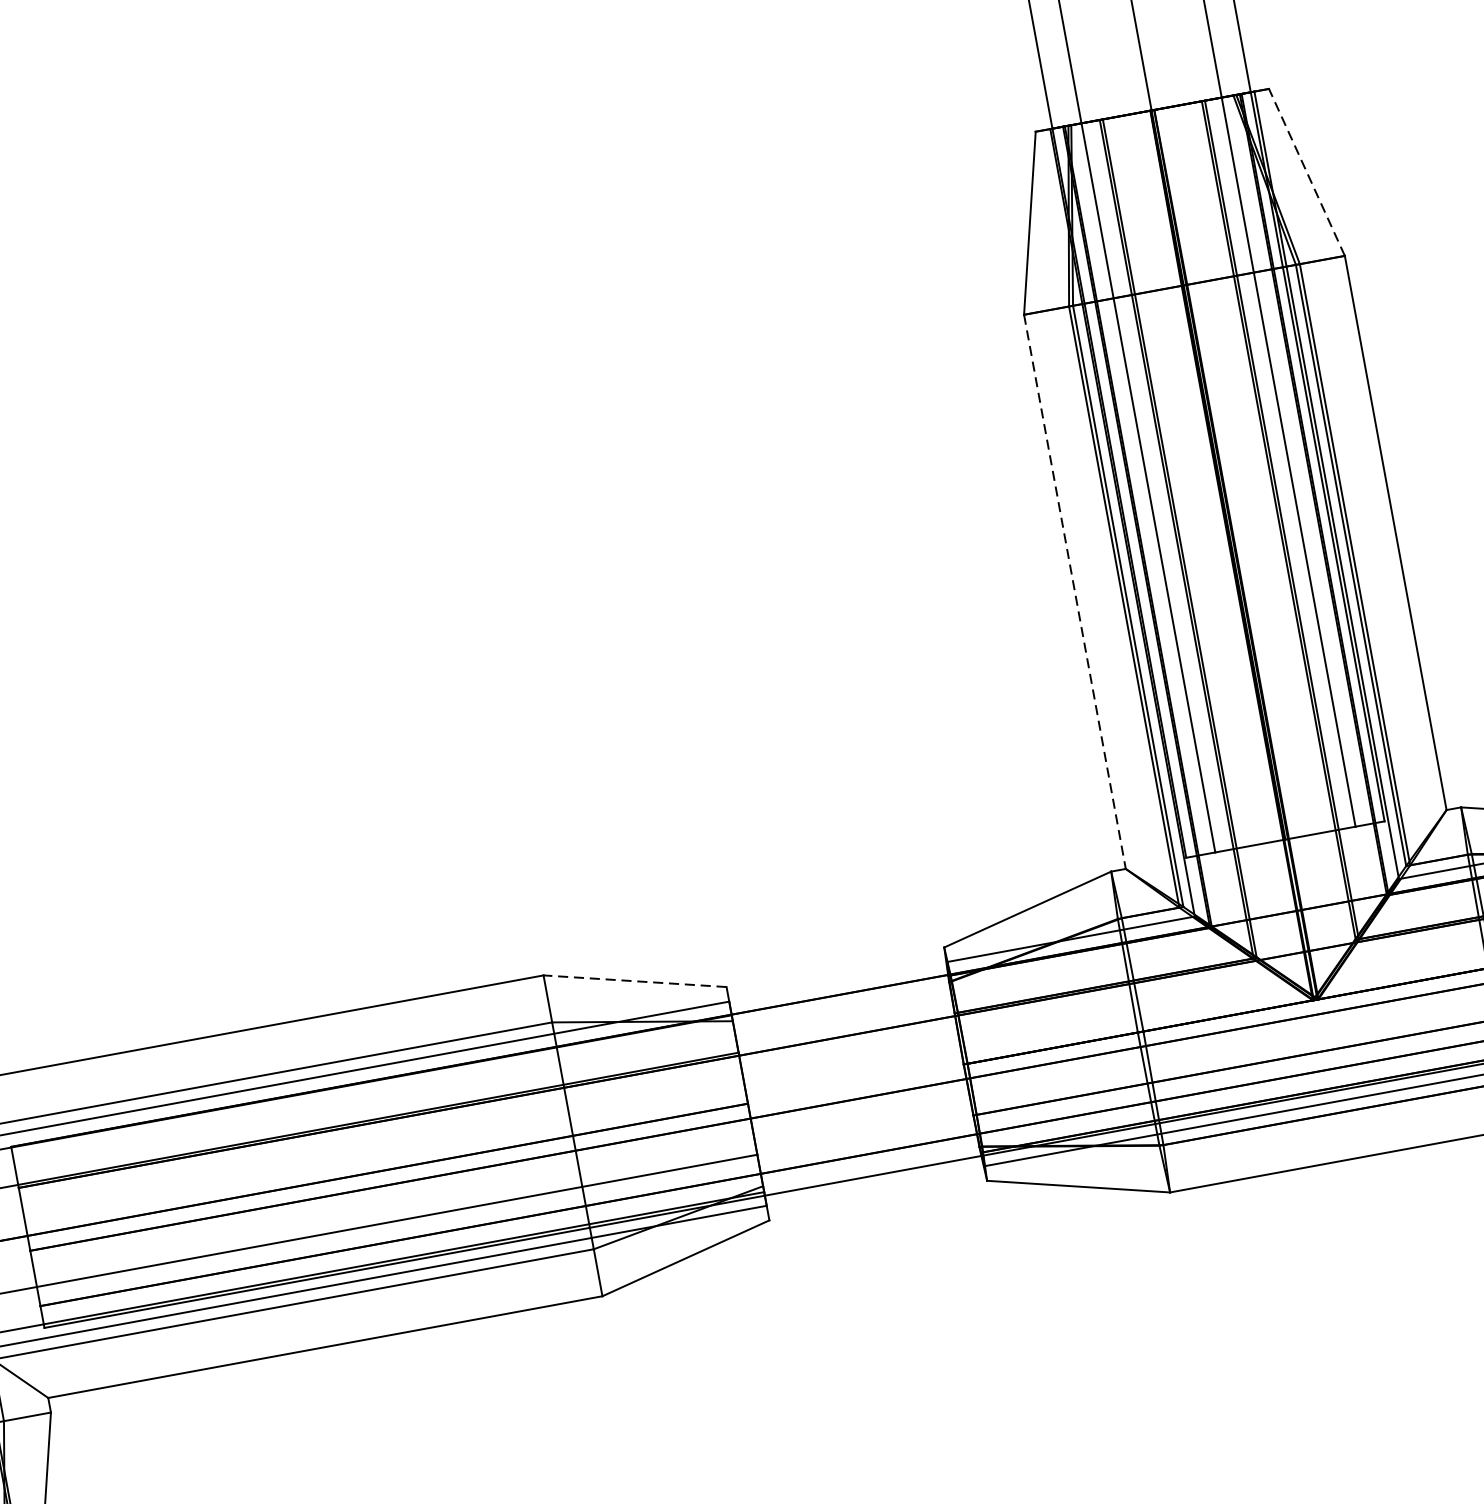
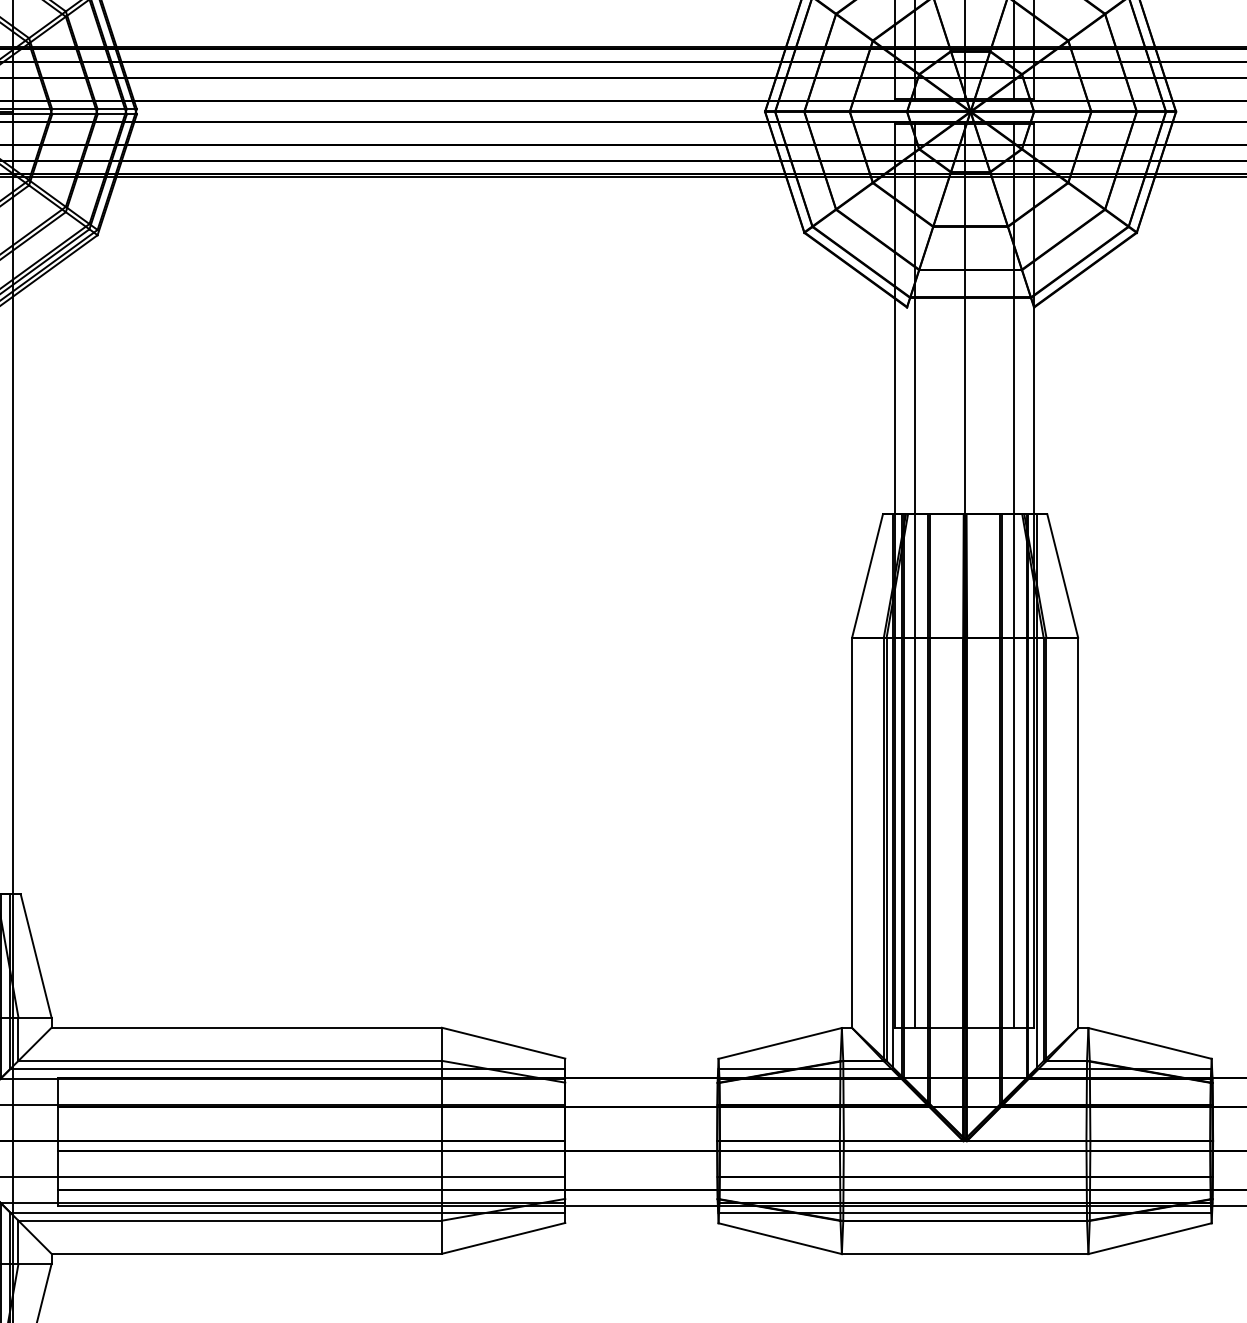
line: (1306, 171) -> (1062, 575), dashed -> solid
line: (1075, 592) -> (852, 833), dashed -> solid
line: (634, 981) -> (503, 1043), dashed -> solid

